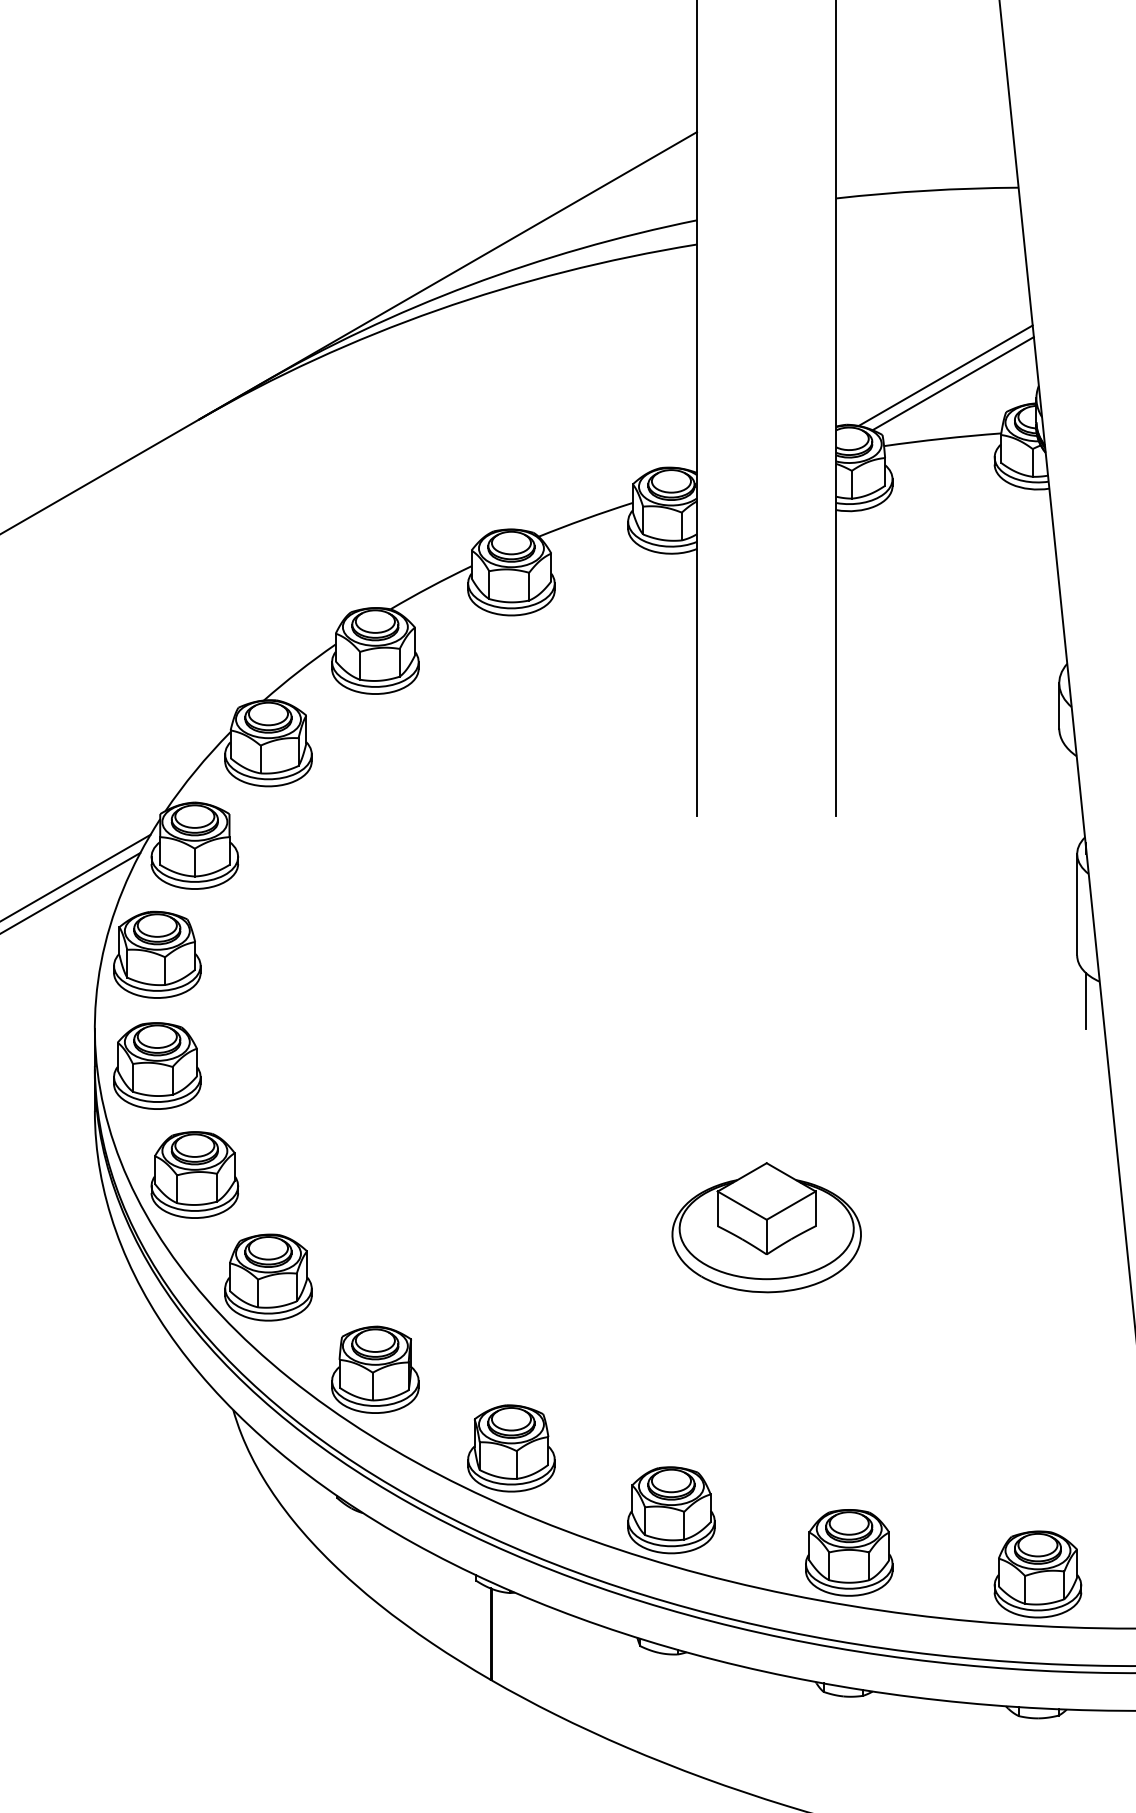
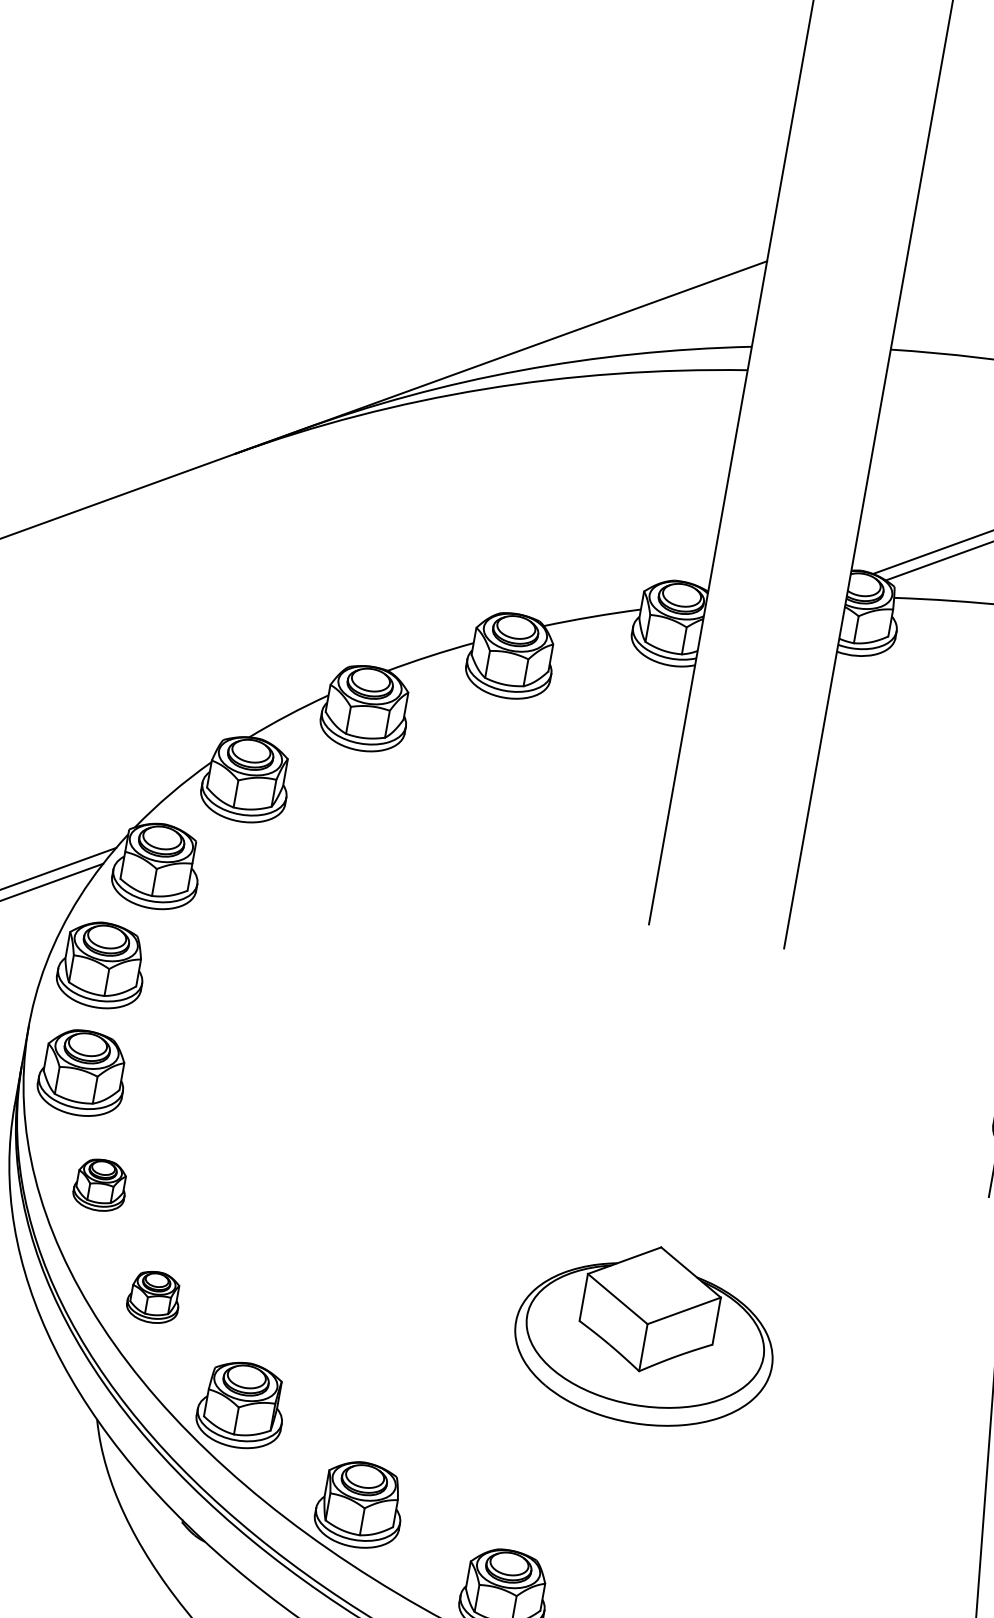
part: (194, 1174) -> (100, 1184), size x0.6
part: (766, 1227) -> (645, 1334), size x1.4
part: (268, 1277) -> (154, 1297), size x0.6

